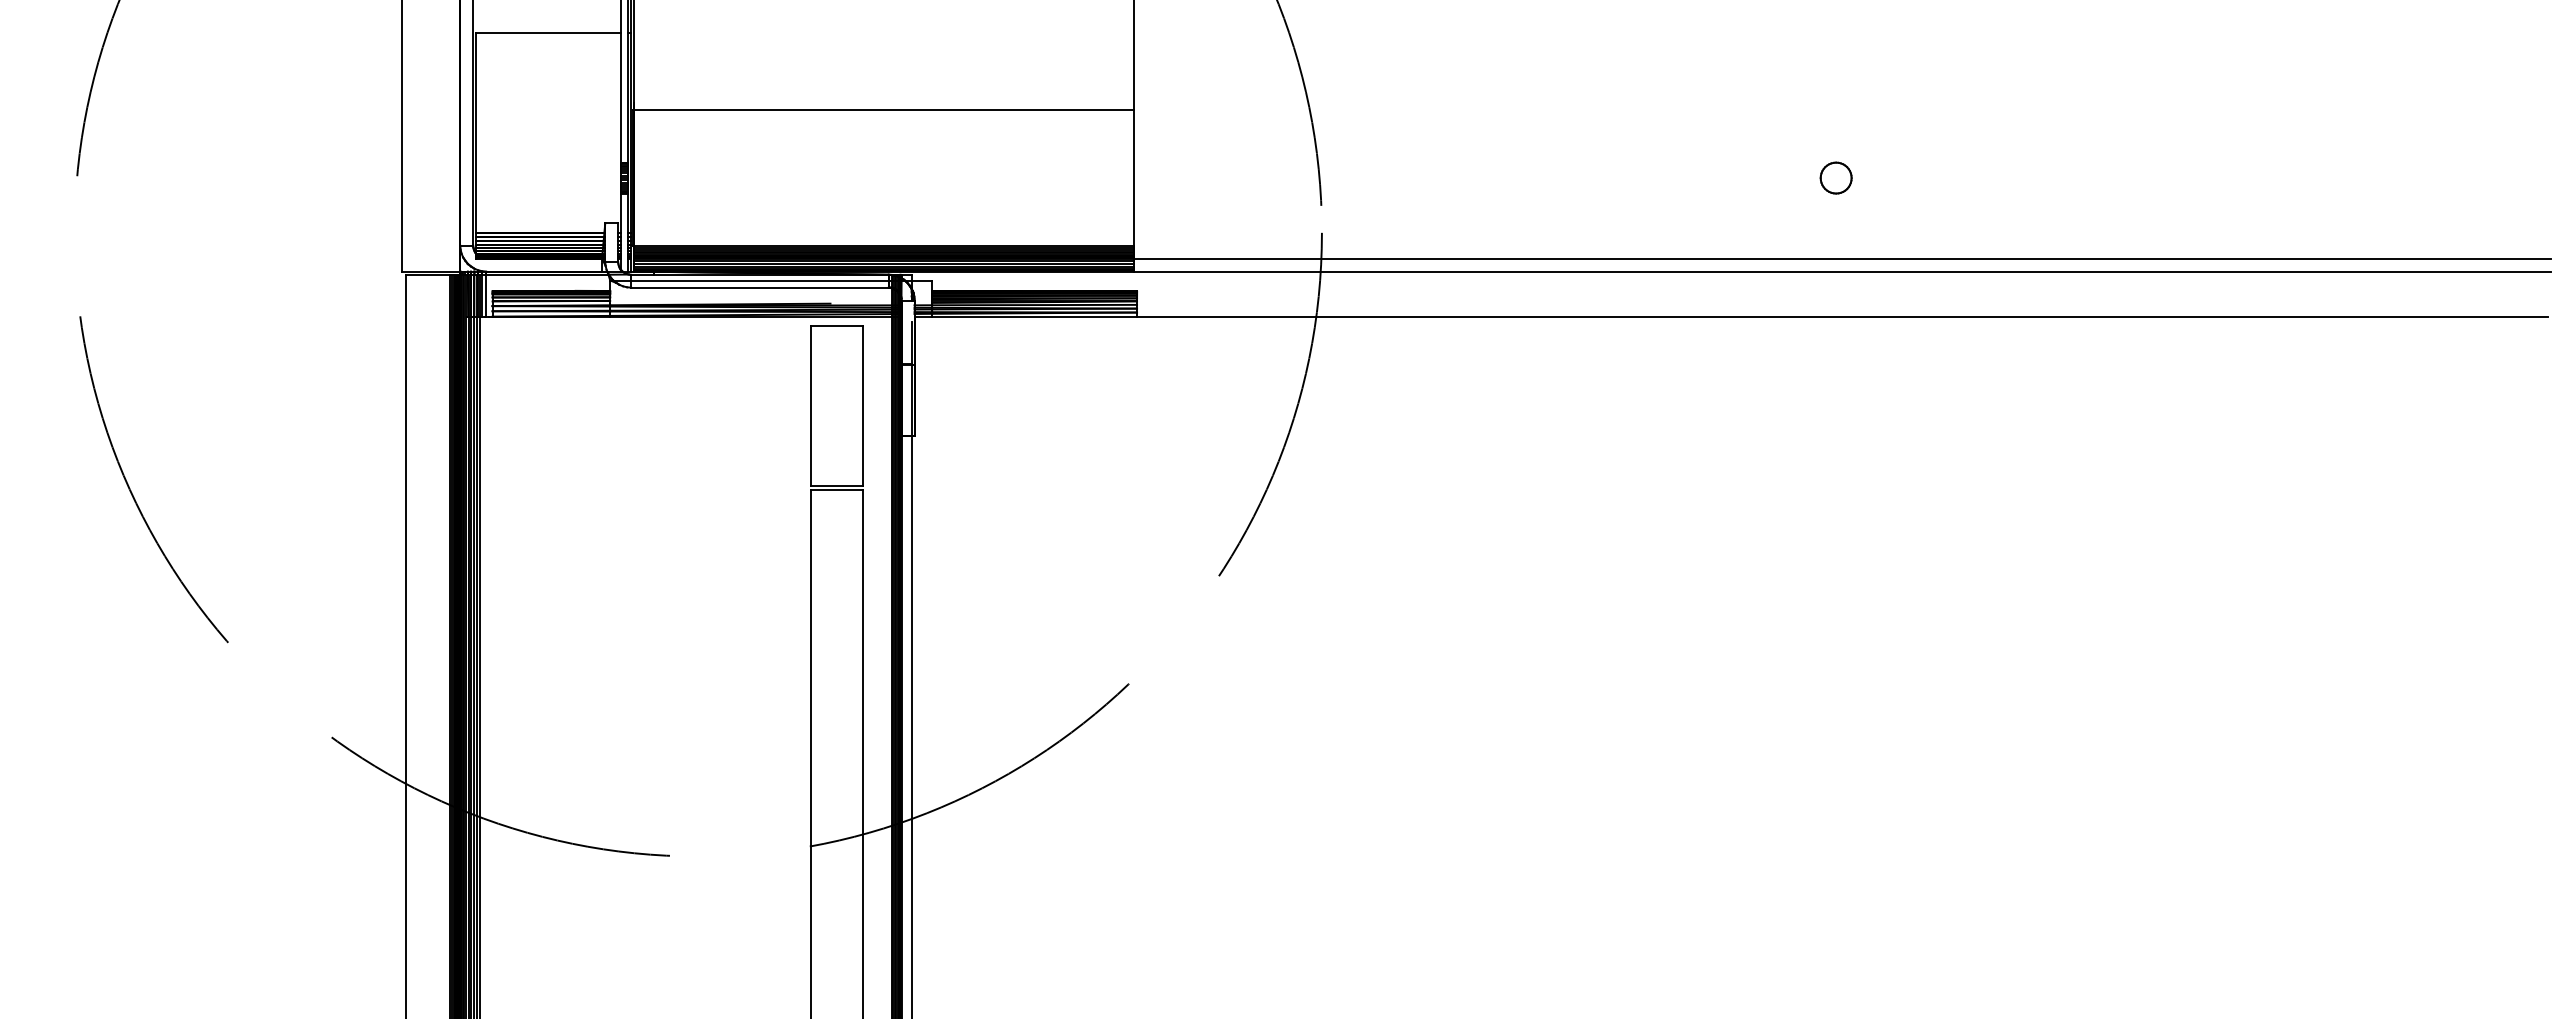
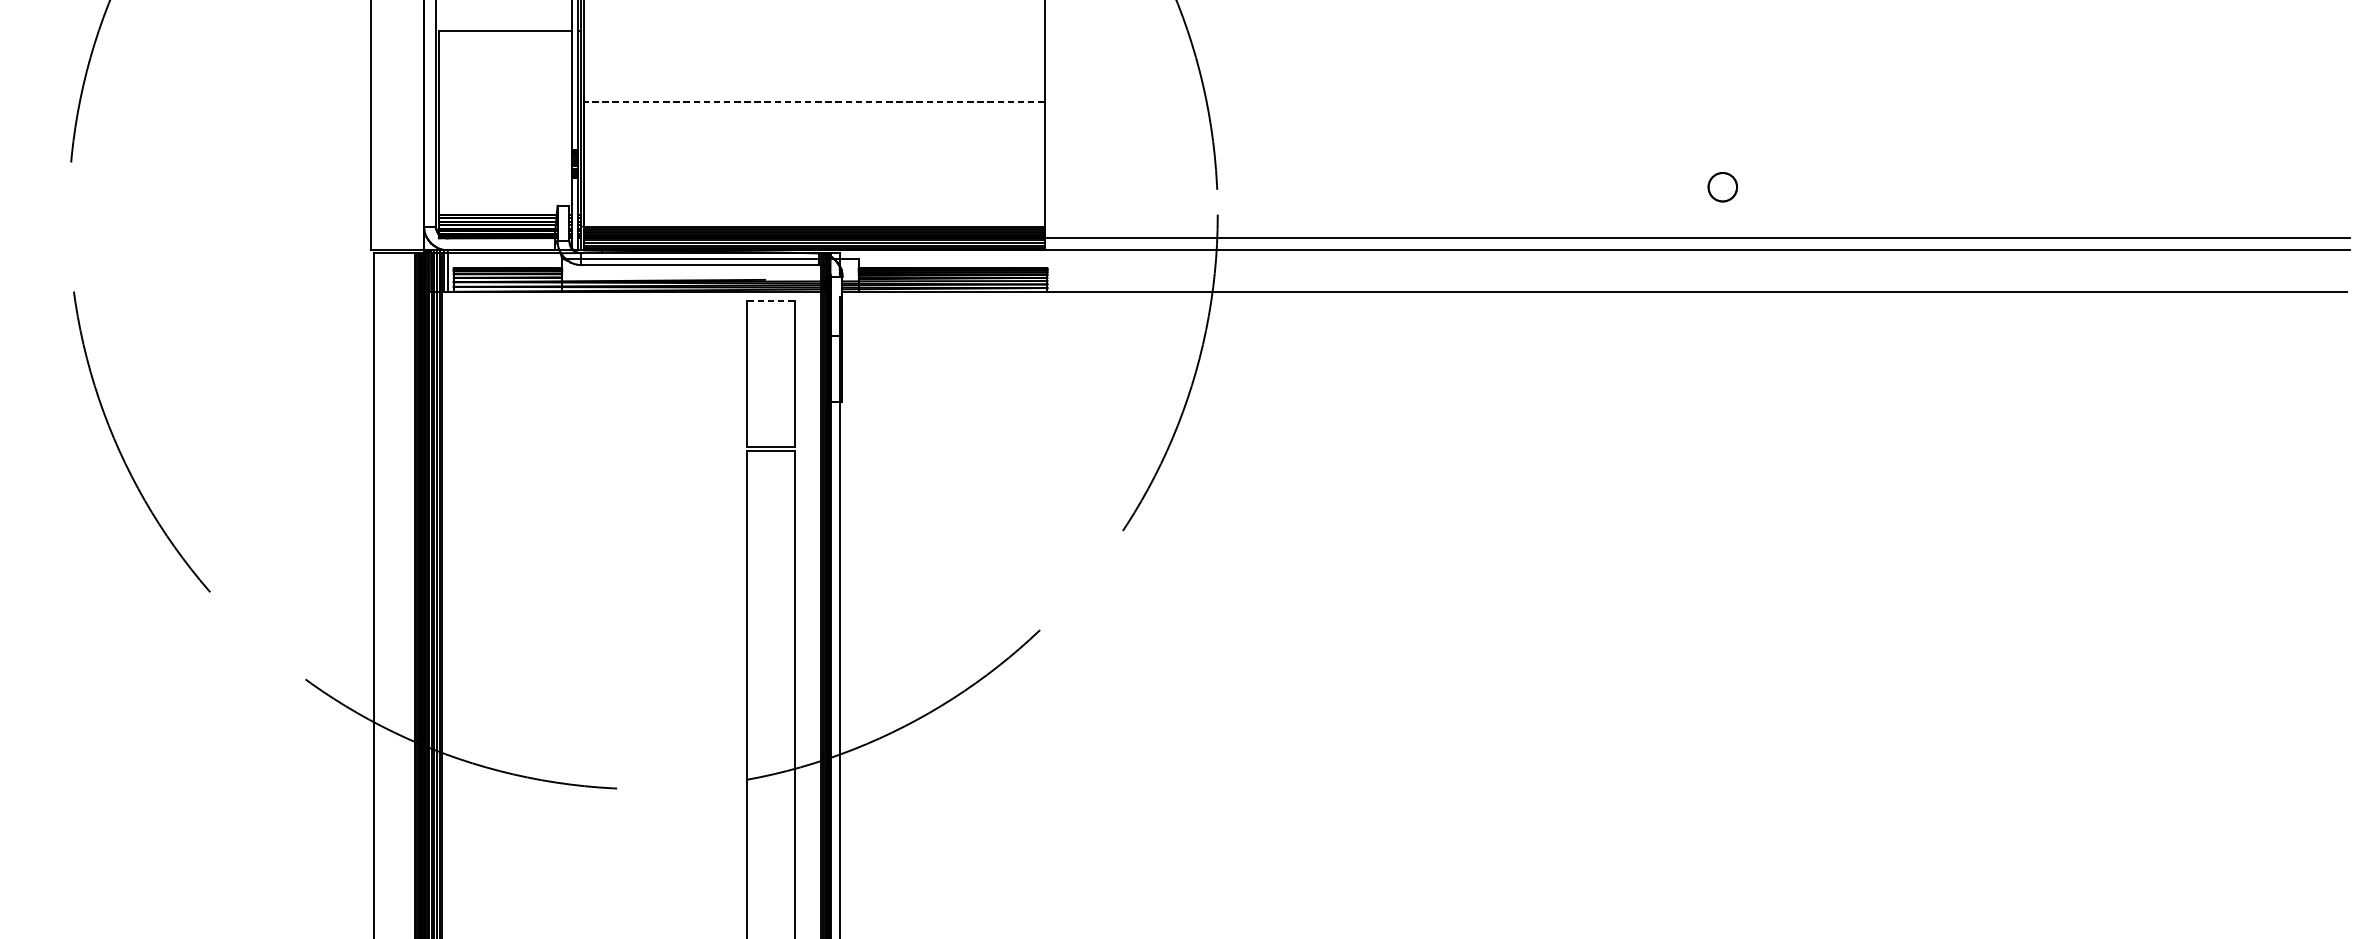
line: (883, 110) -> (813, 101), solid -> dashed
part: (1835, 177) -> (1722, 186), moved
line: (837, 326) -> (771, 300), solid -> dashed

